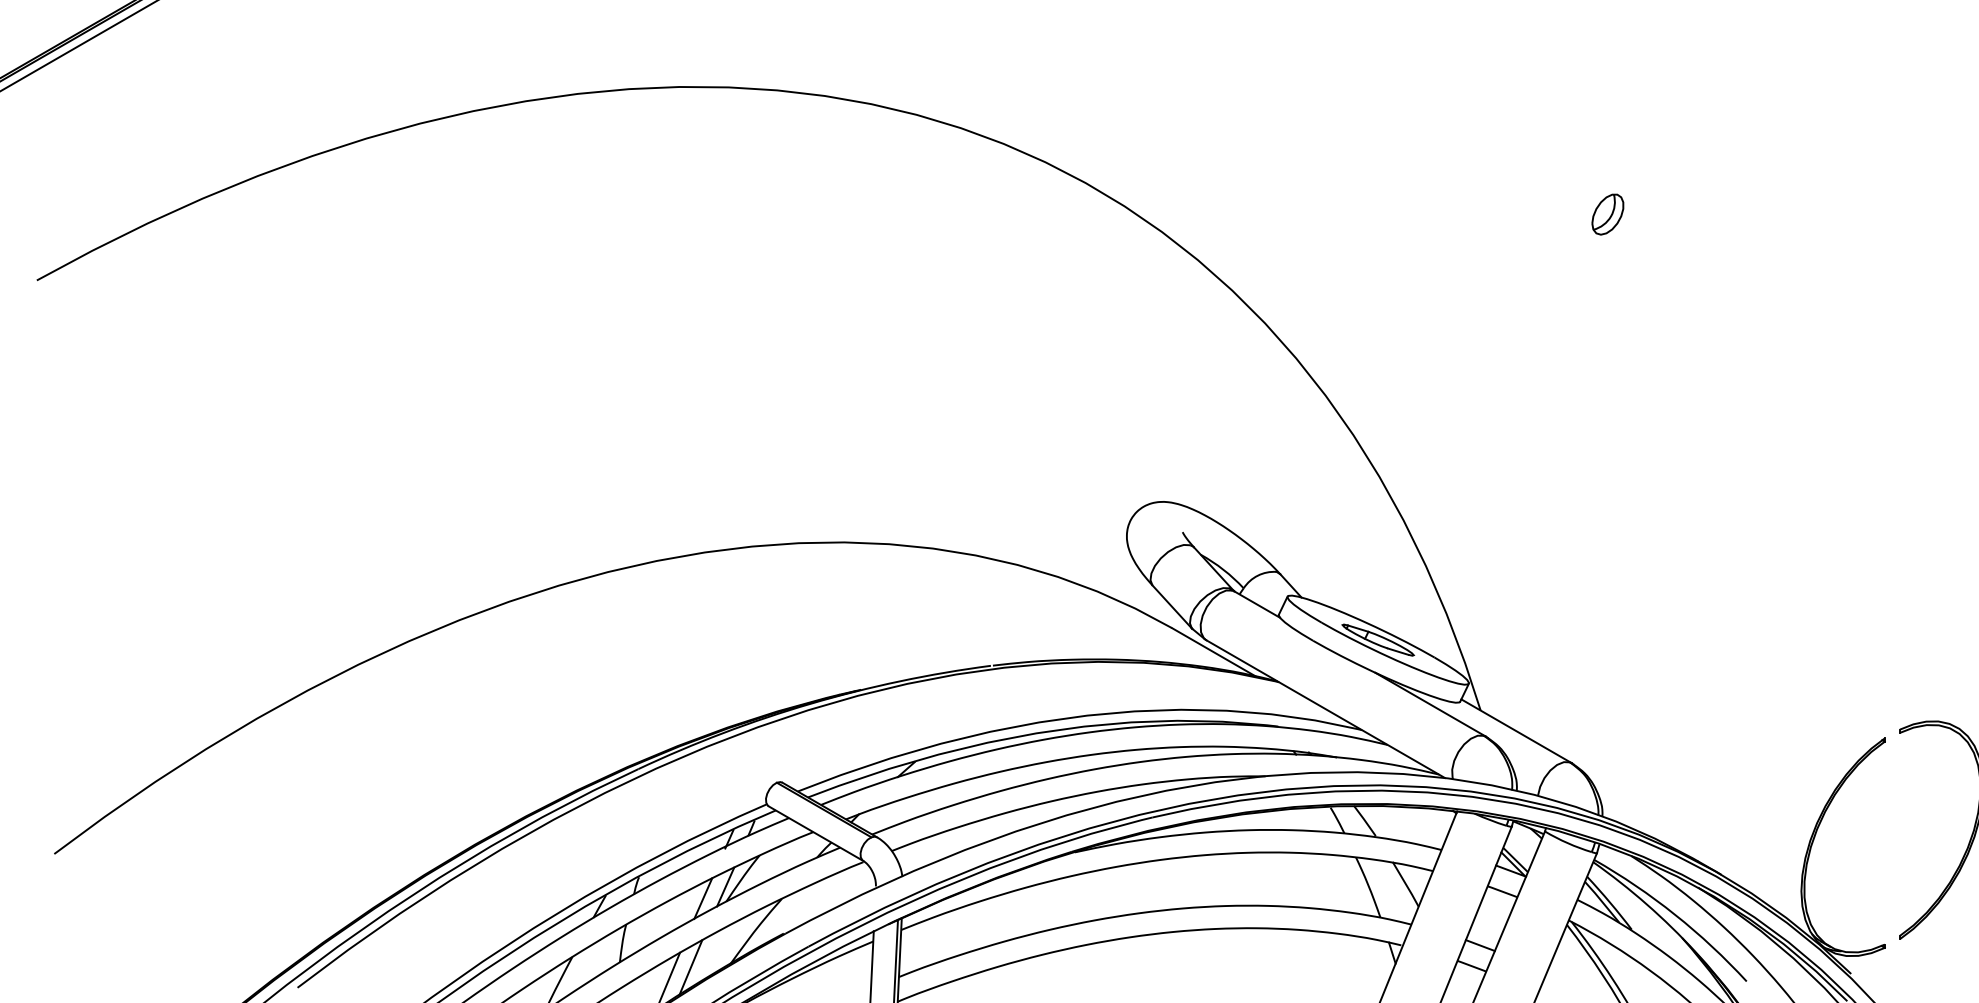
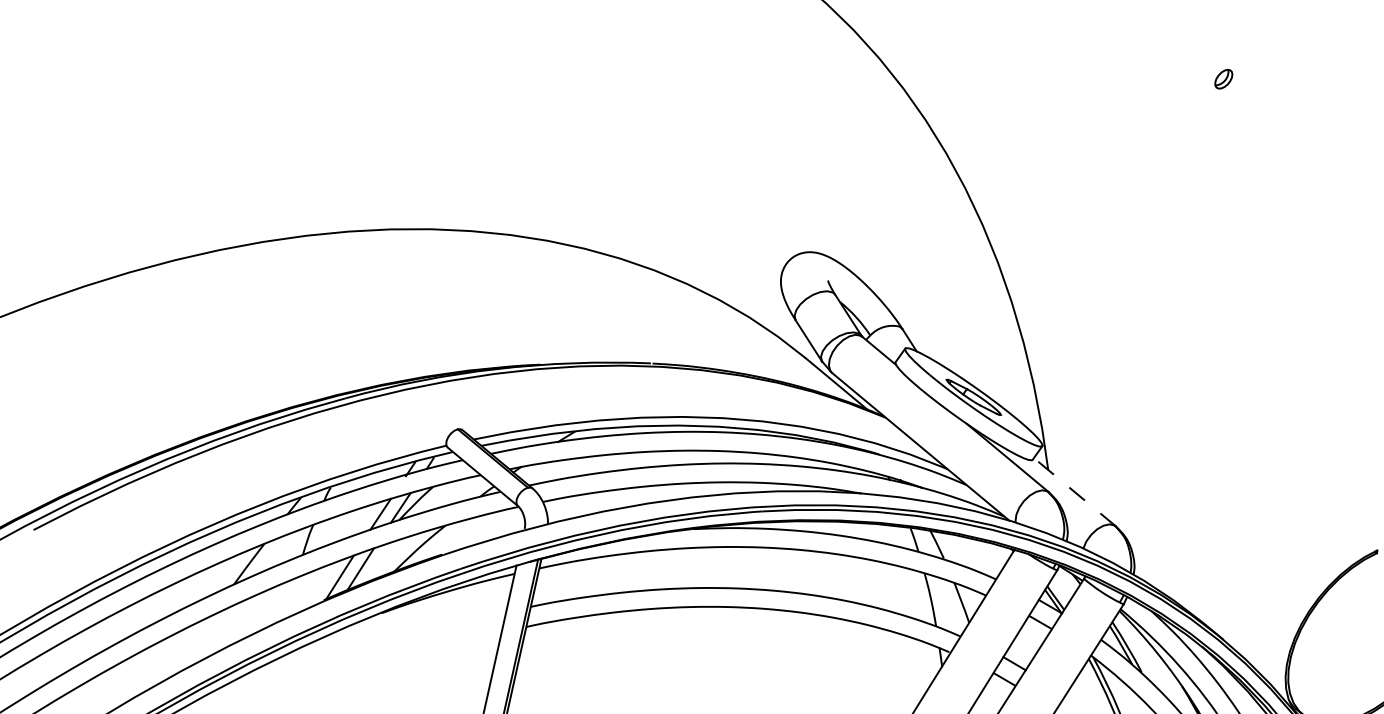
part: (1607, 214) -> (1223, 79), size x0.6
line: (1516, 731) -> (1074, 492), solid -> dashed

